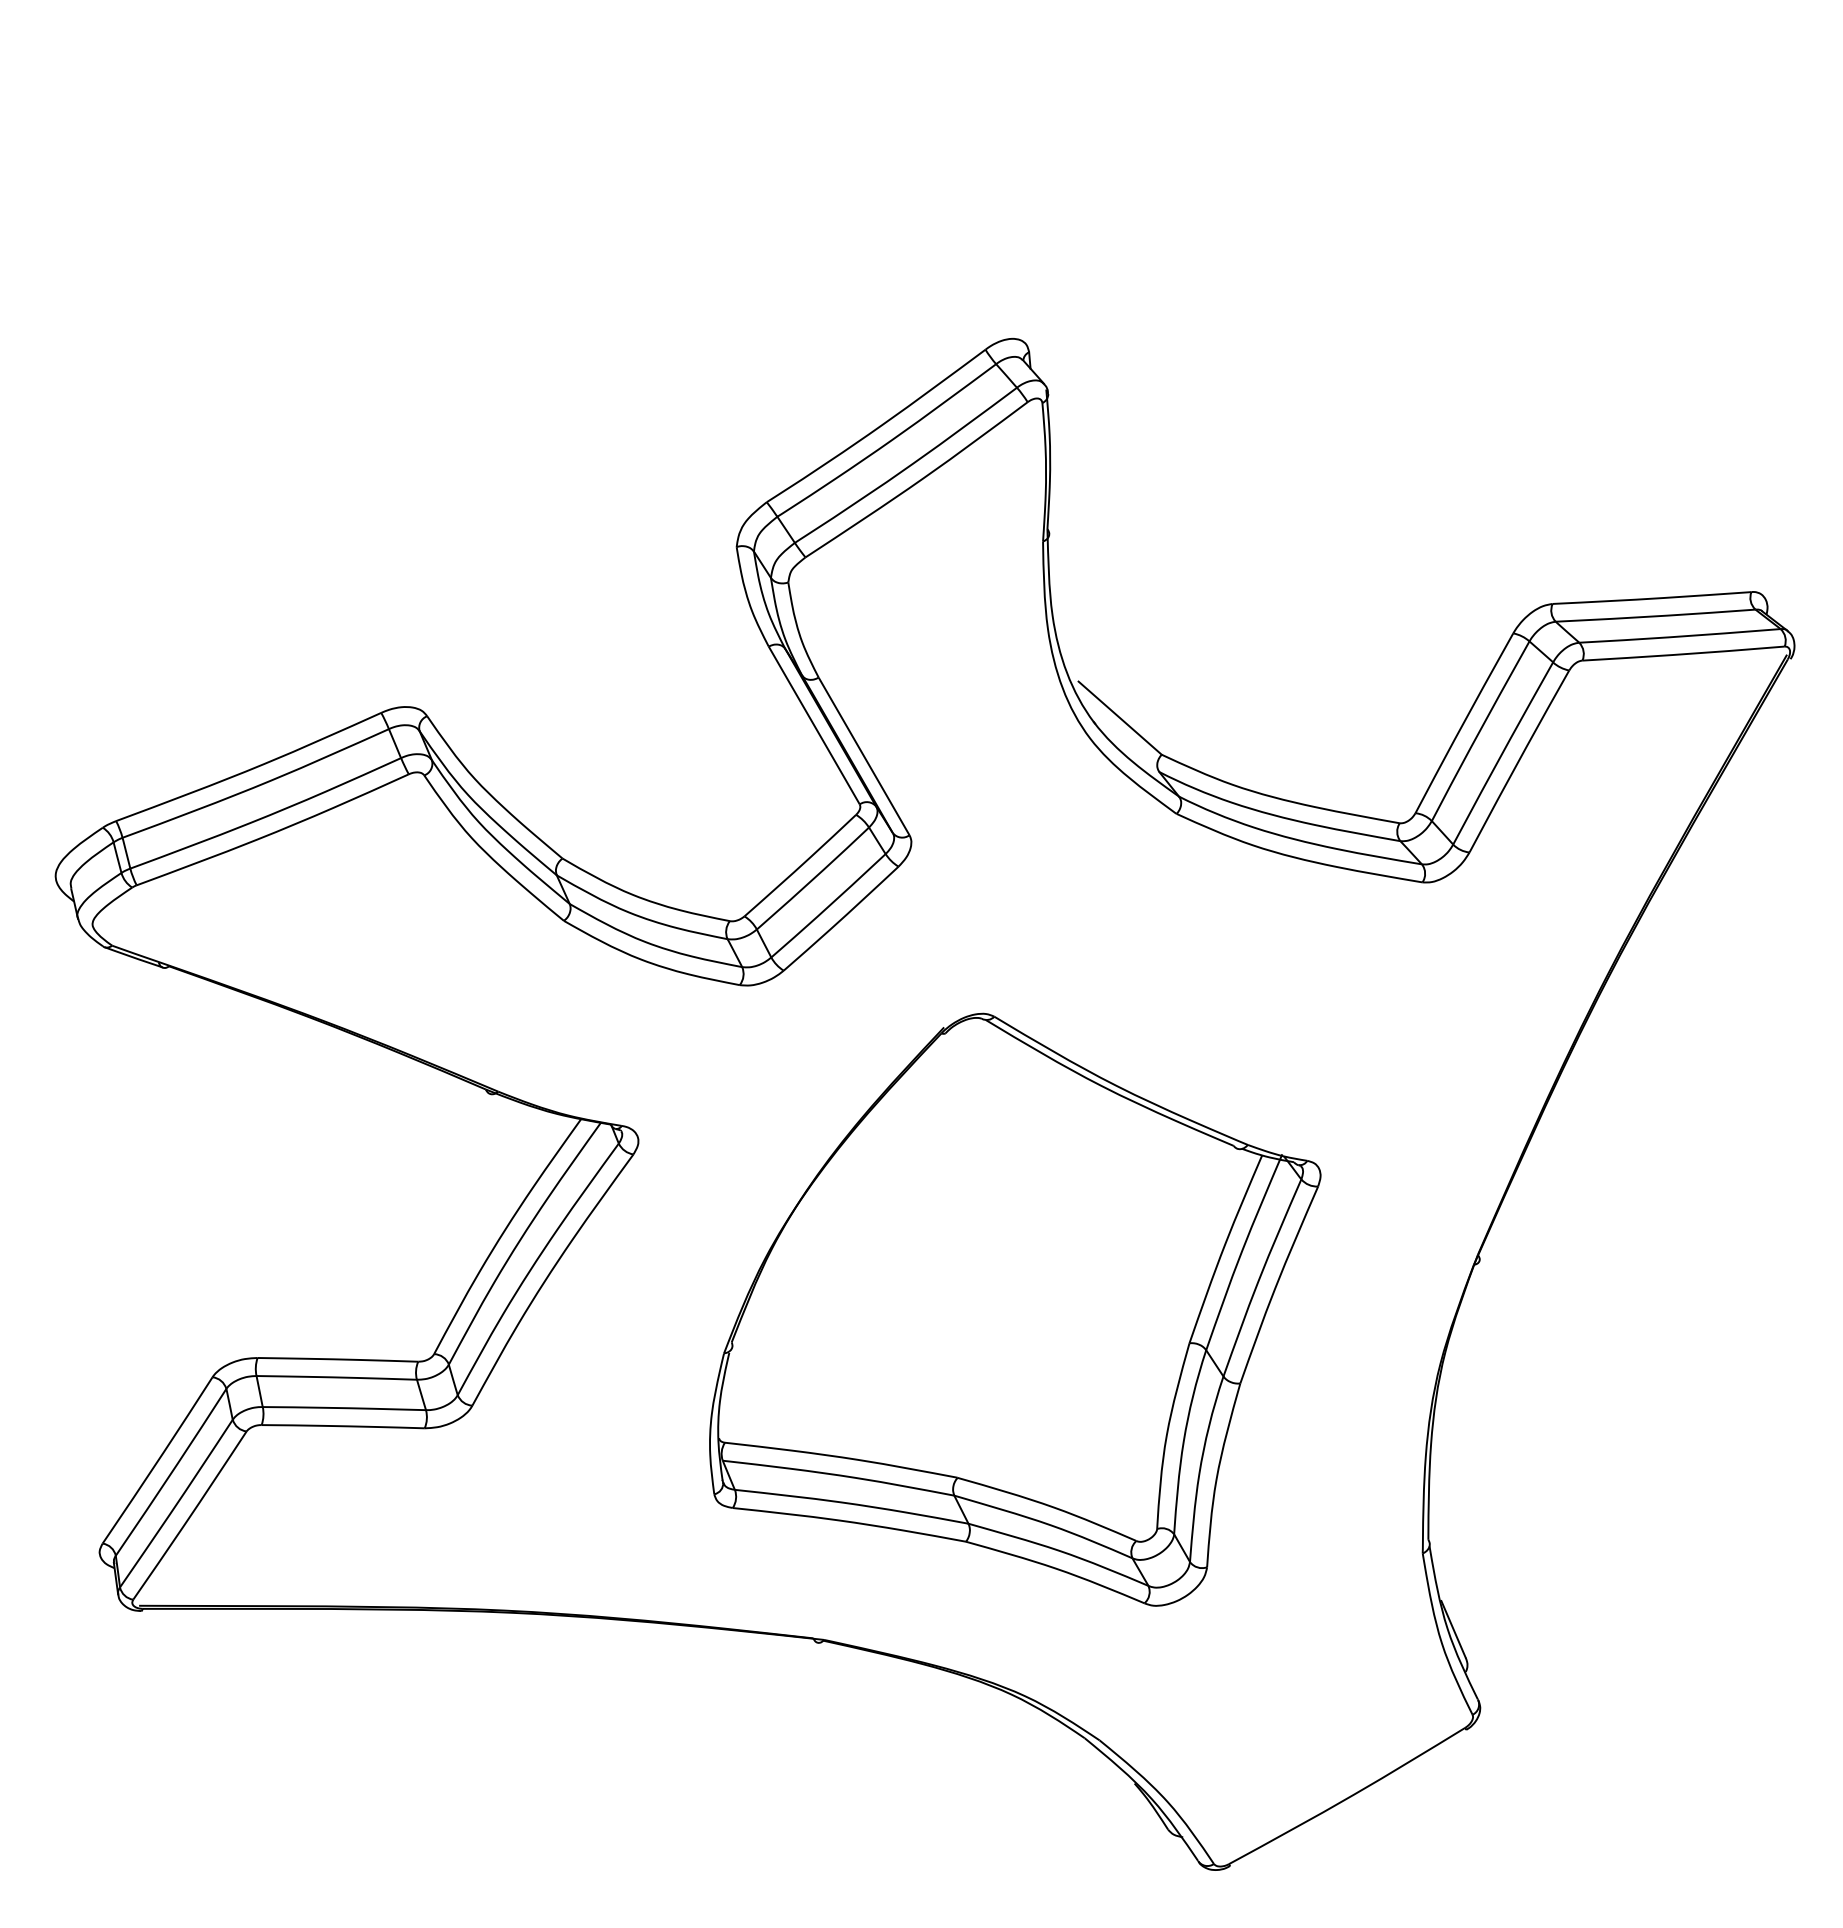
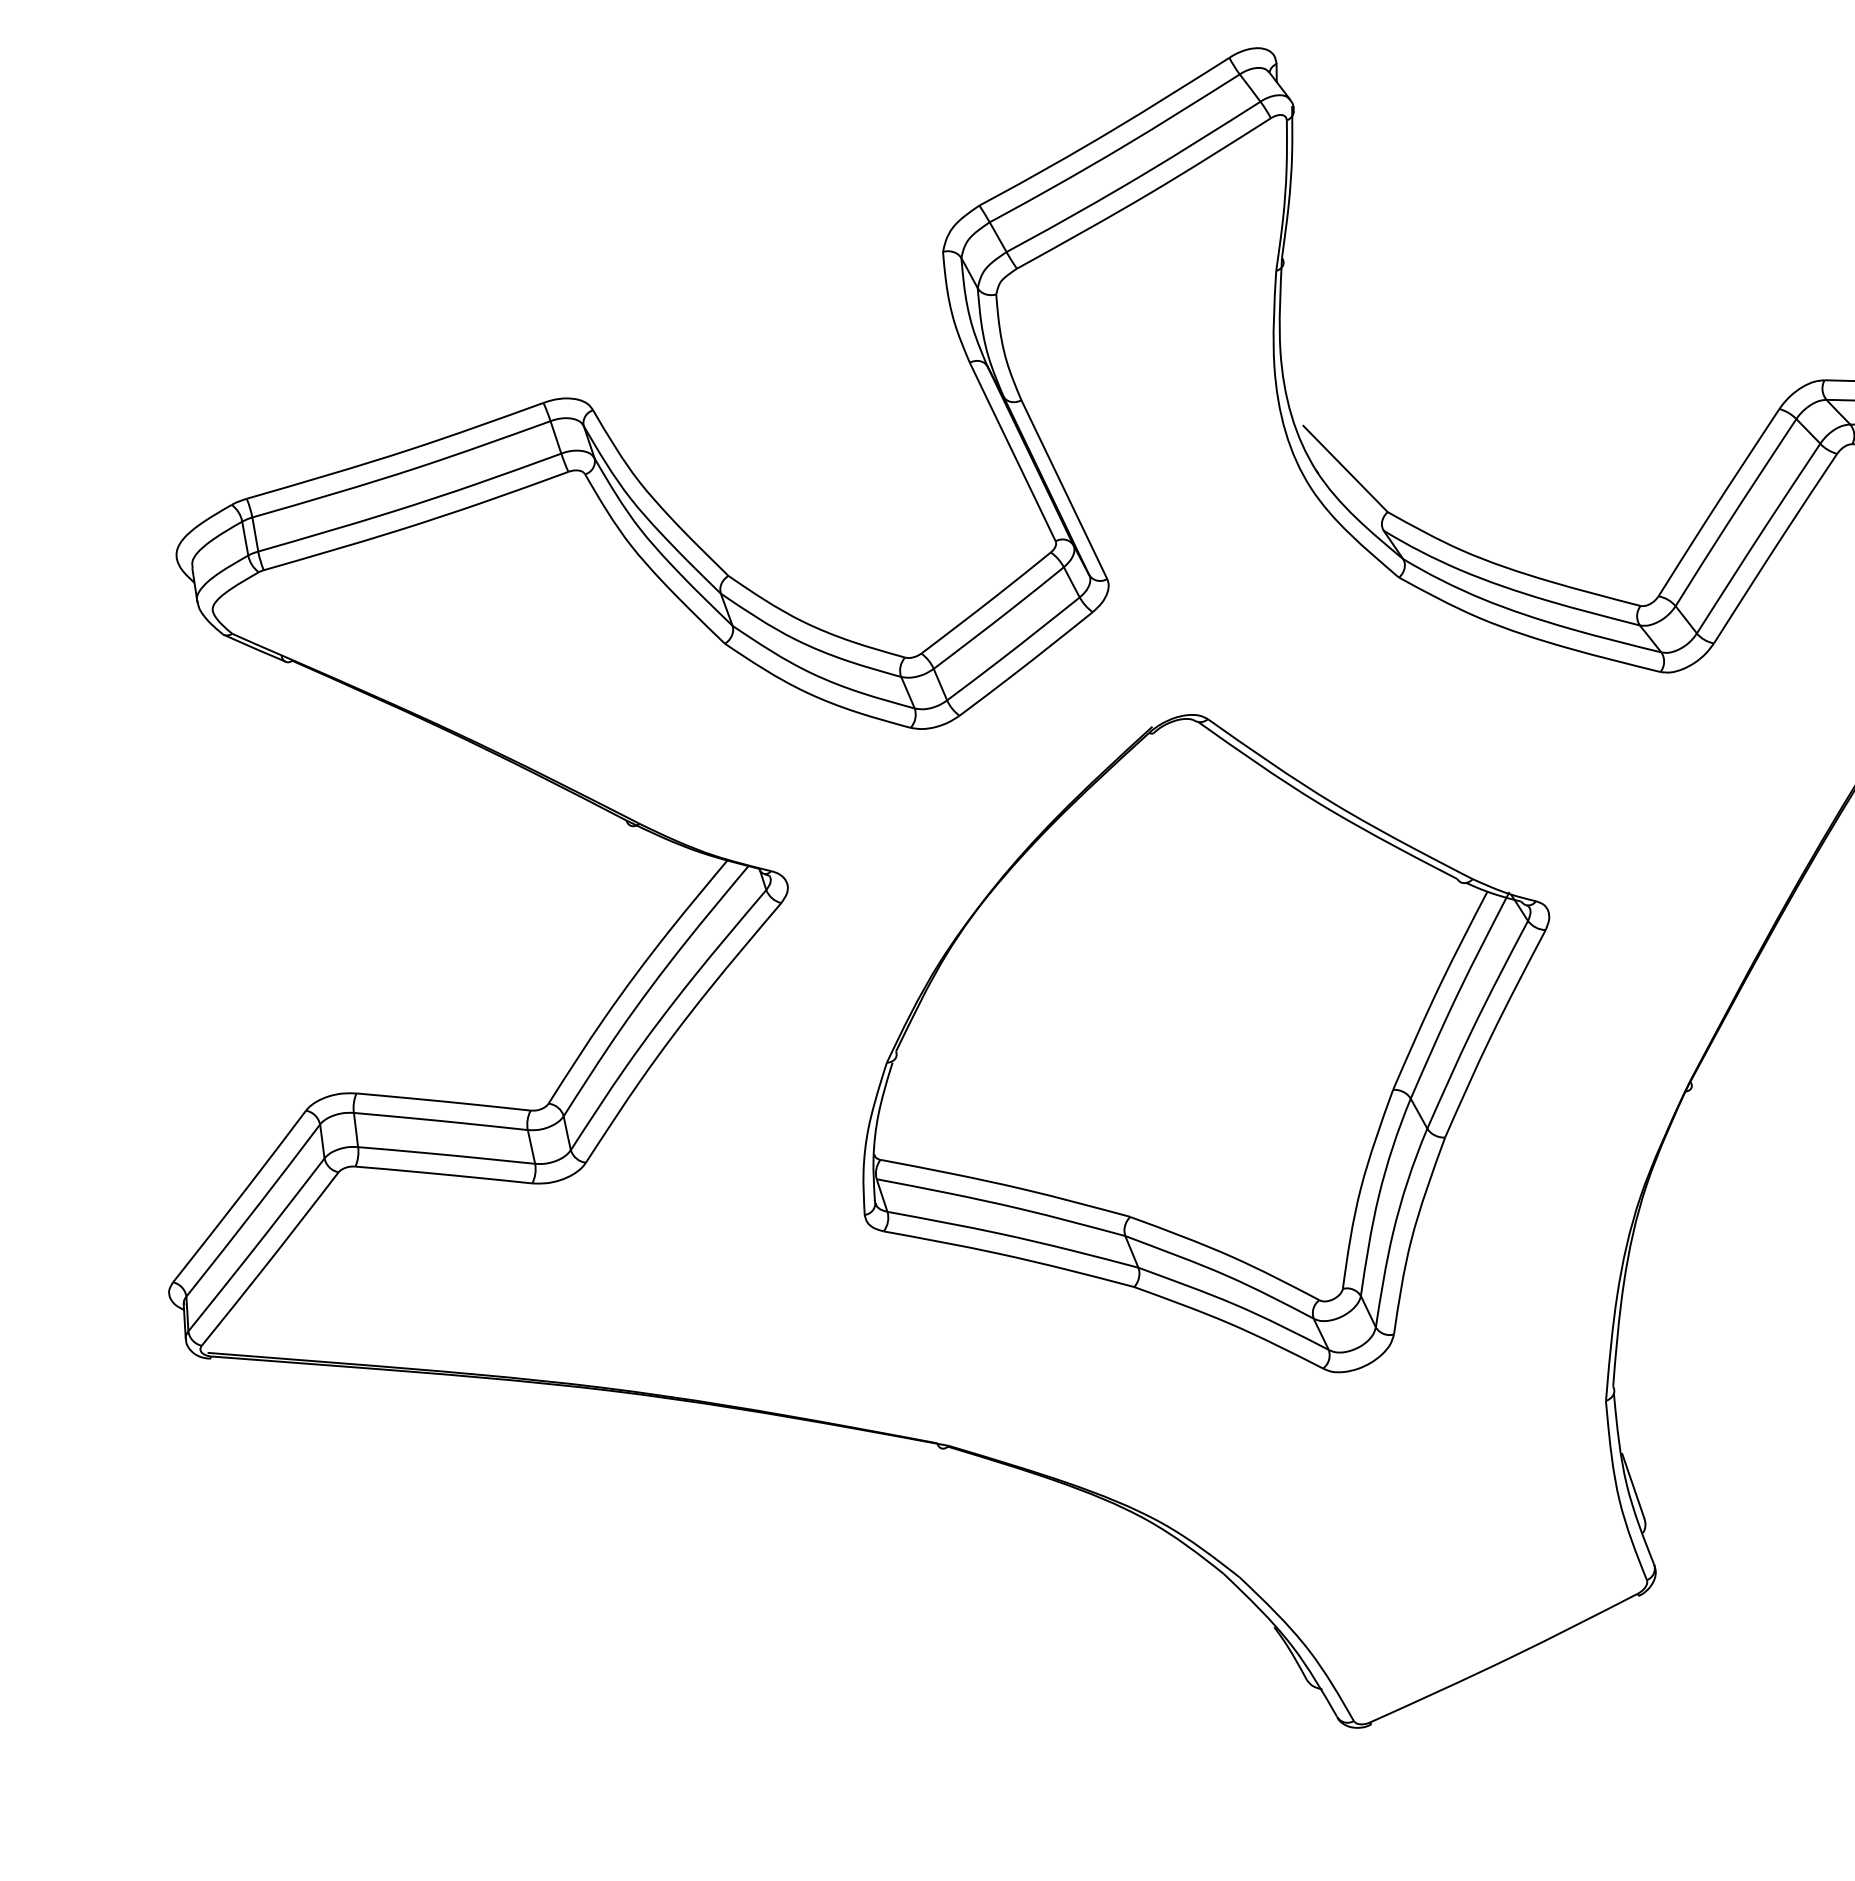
part: (1015, 1309) -> (1206, 1038), moved

